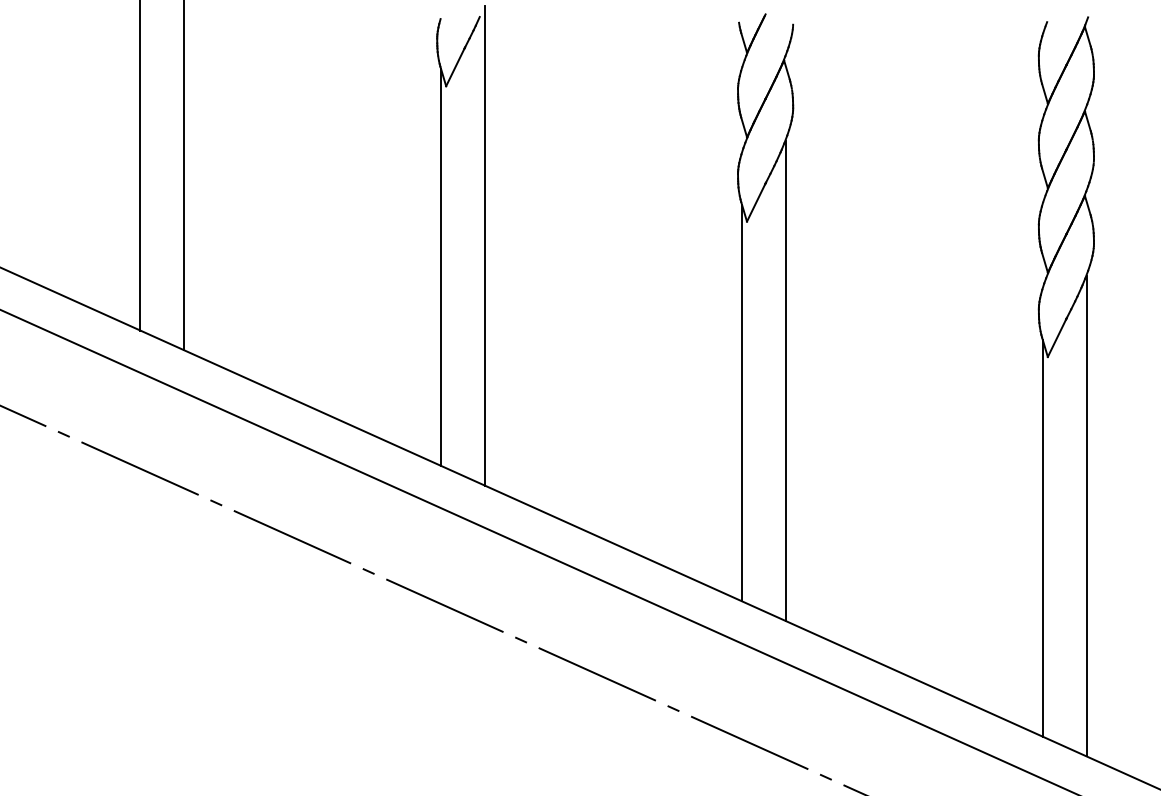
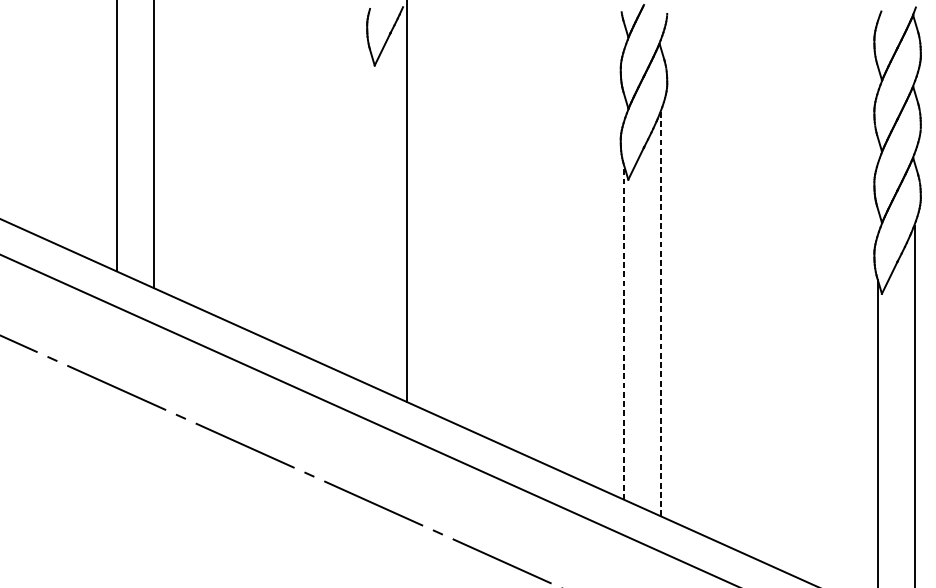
line: (441, 267) -> (370, 218), removed
line: (785, 381) -> (660, 314), solid -> dashed
line: (741, 402) -> (623, 332), solid -> dashed

